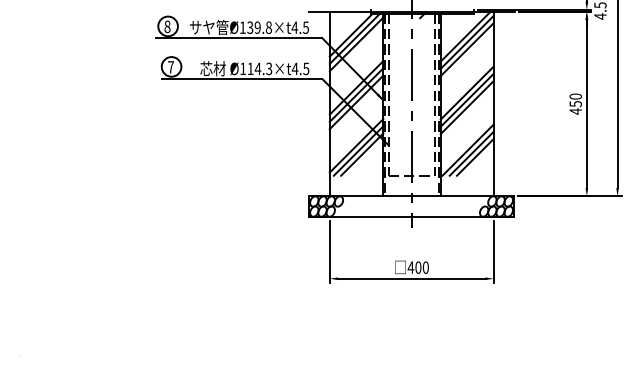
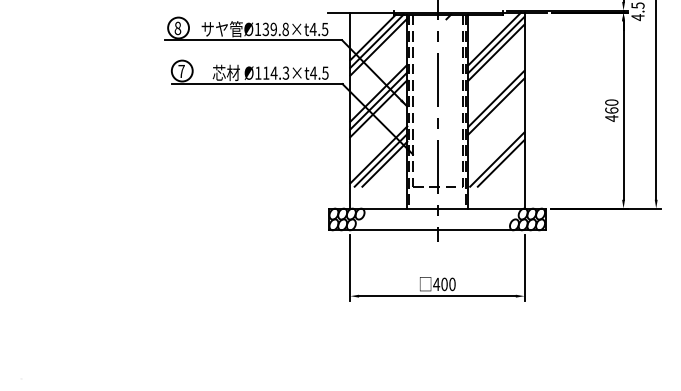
text: (575, 104) -> (611, 110), 450 -> 460
line: (467, 107) -> (496, 114), removed
line: (474, 156) -> (504, 166), removed

